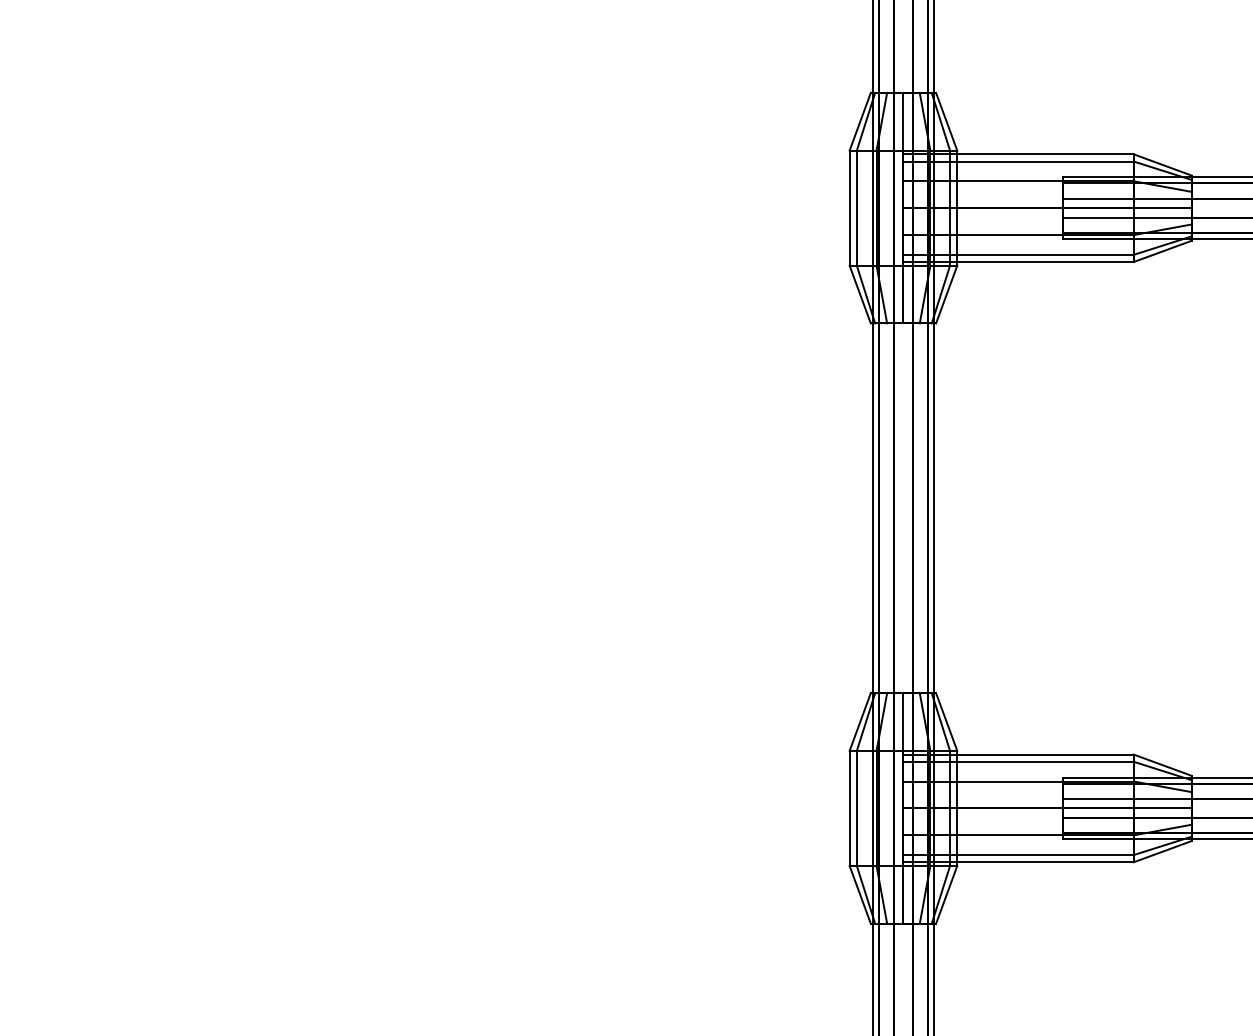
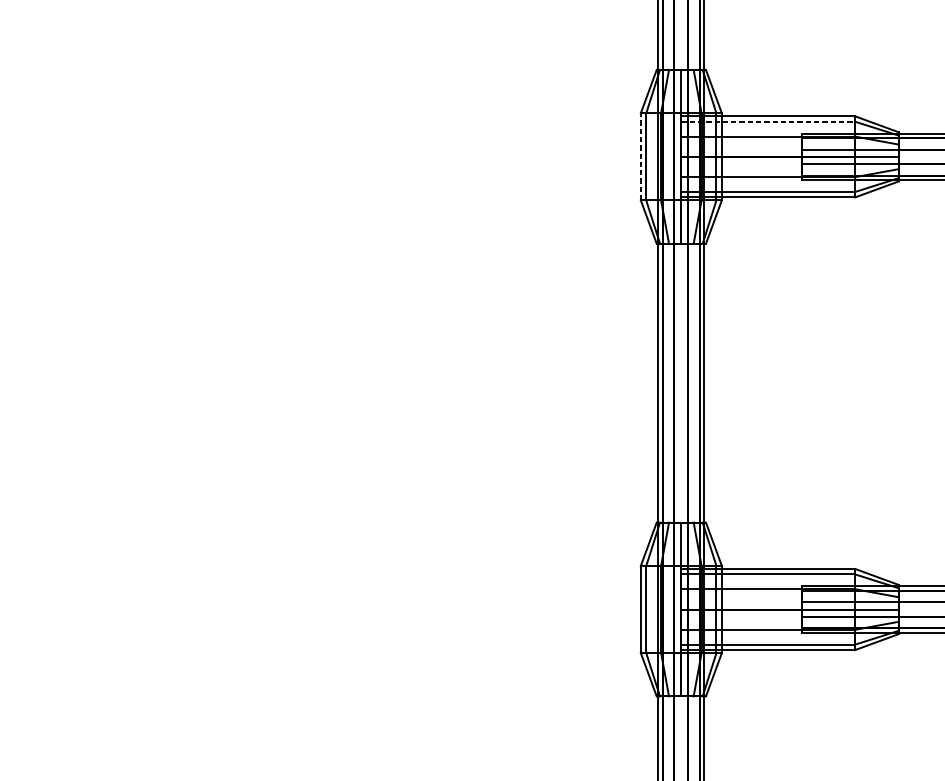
line: (1019, 161) -> (768, 121), solid -> dashed
line: (849, 208) -> (640, 157), solid -> dashed

